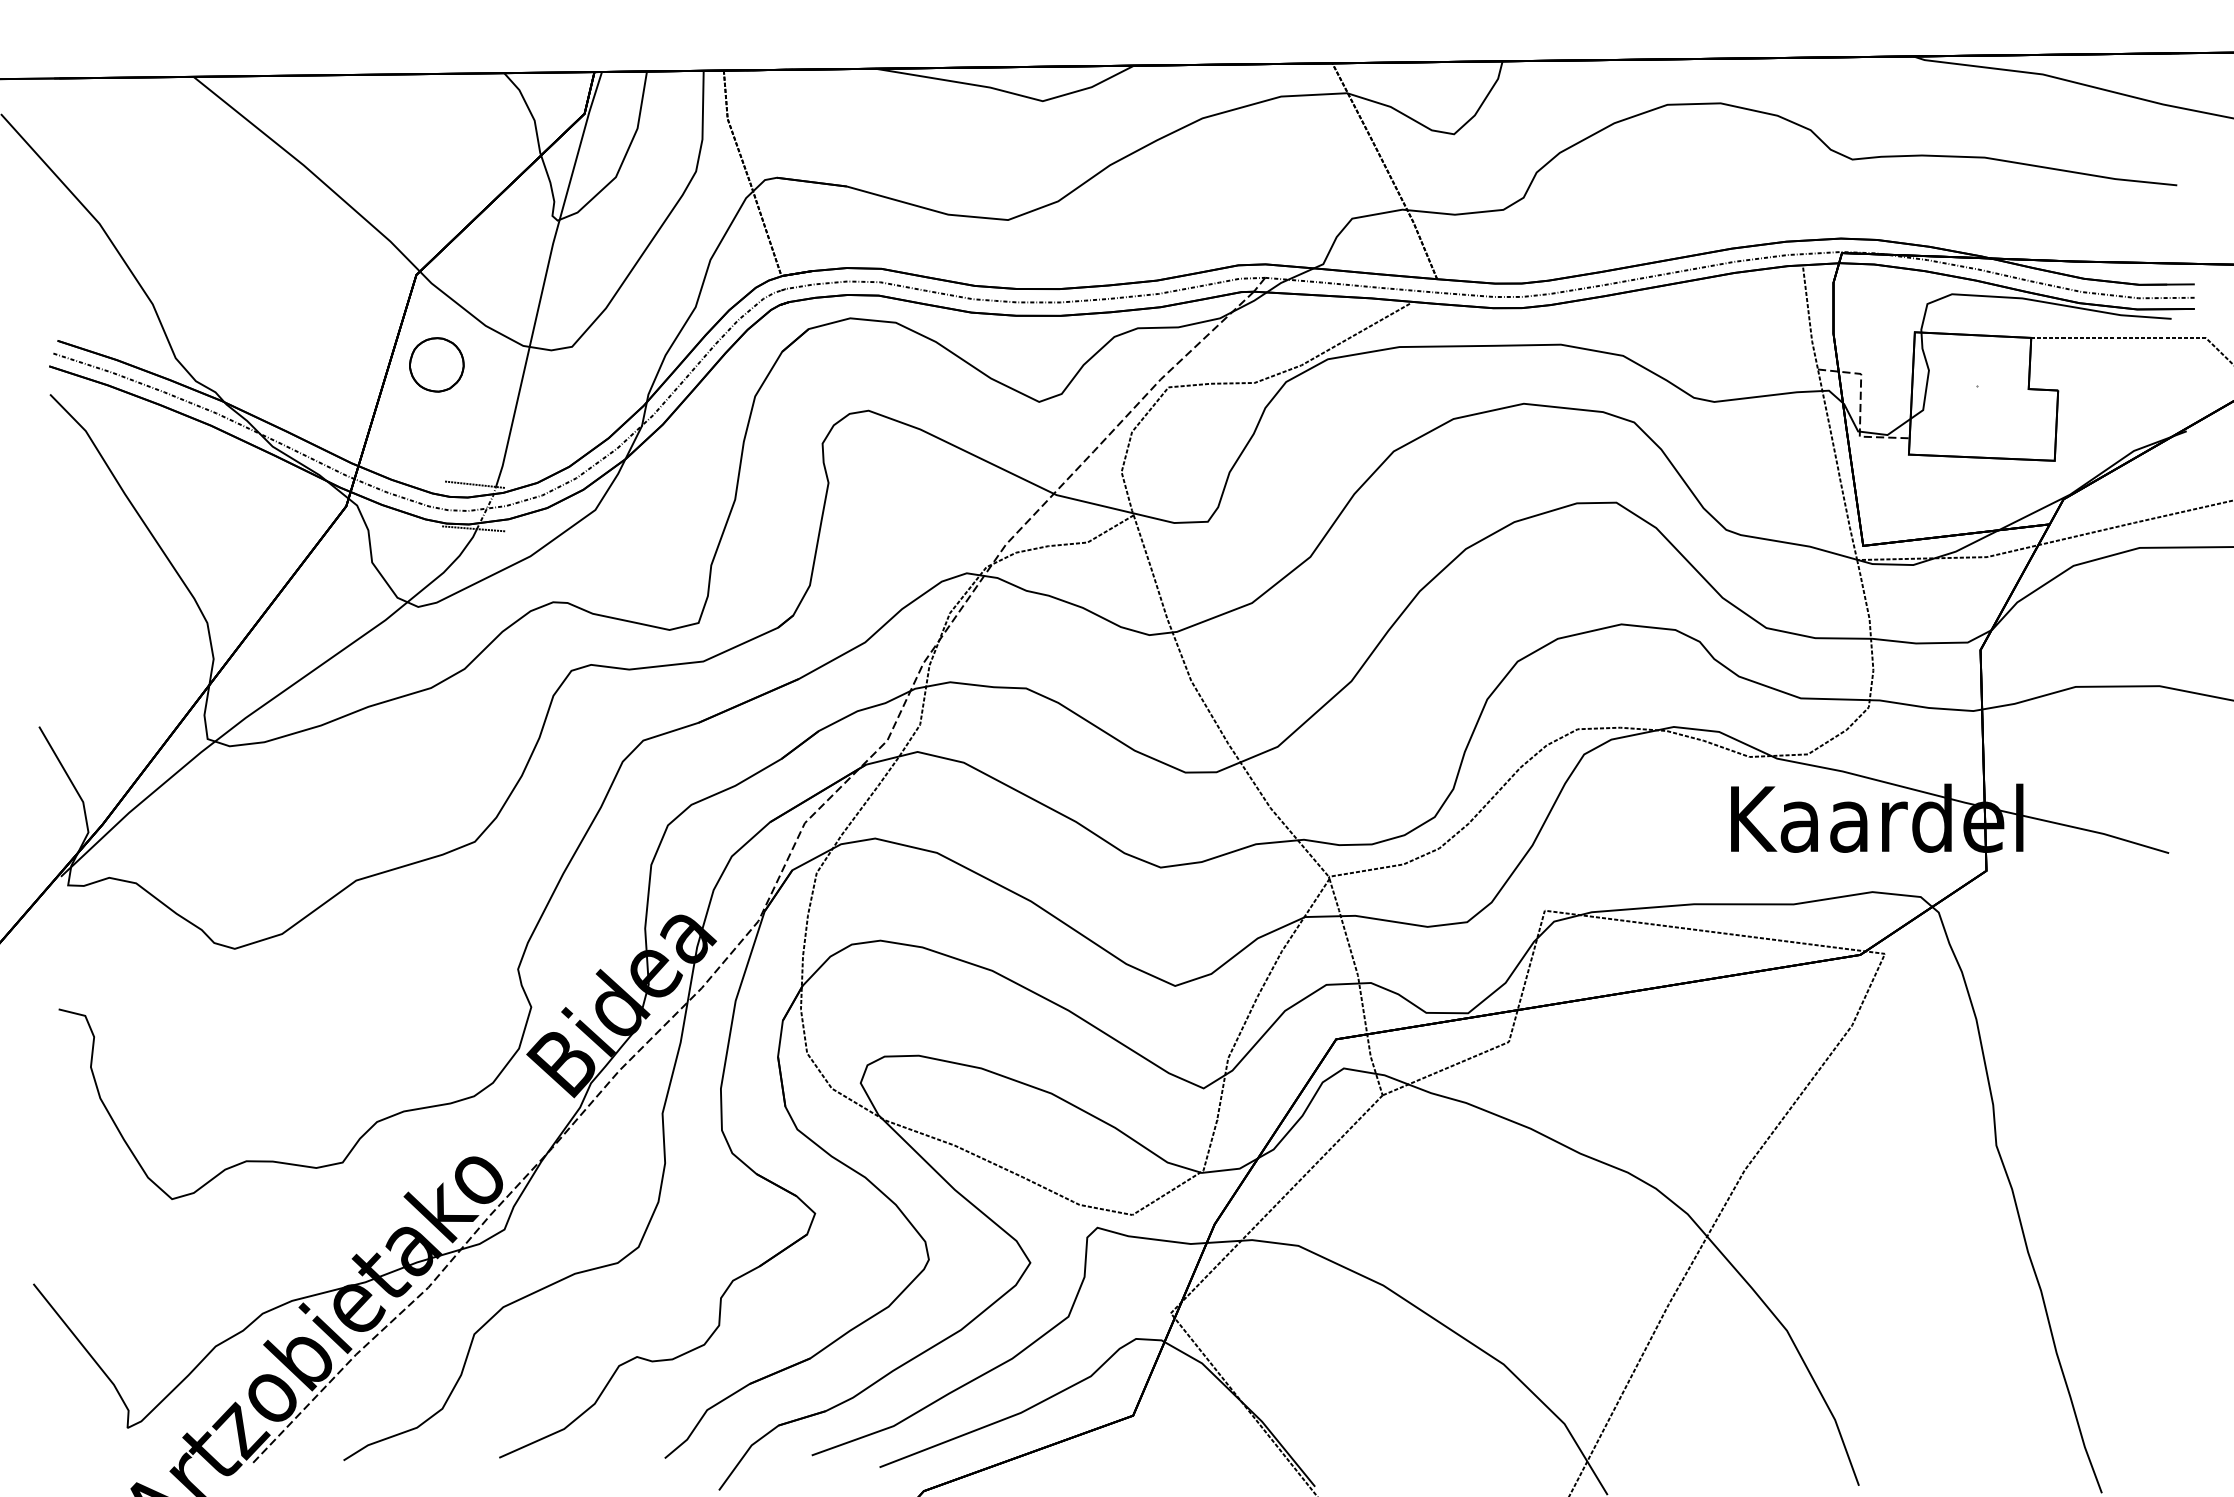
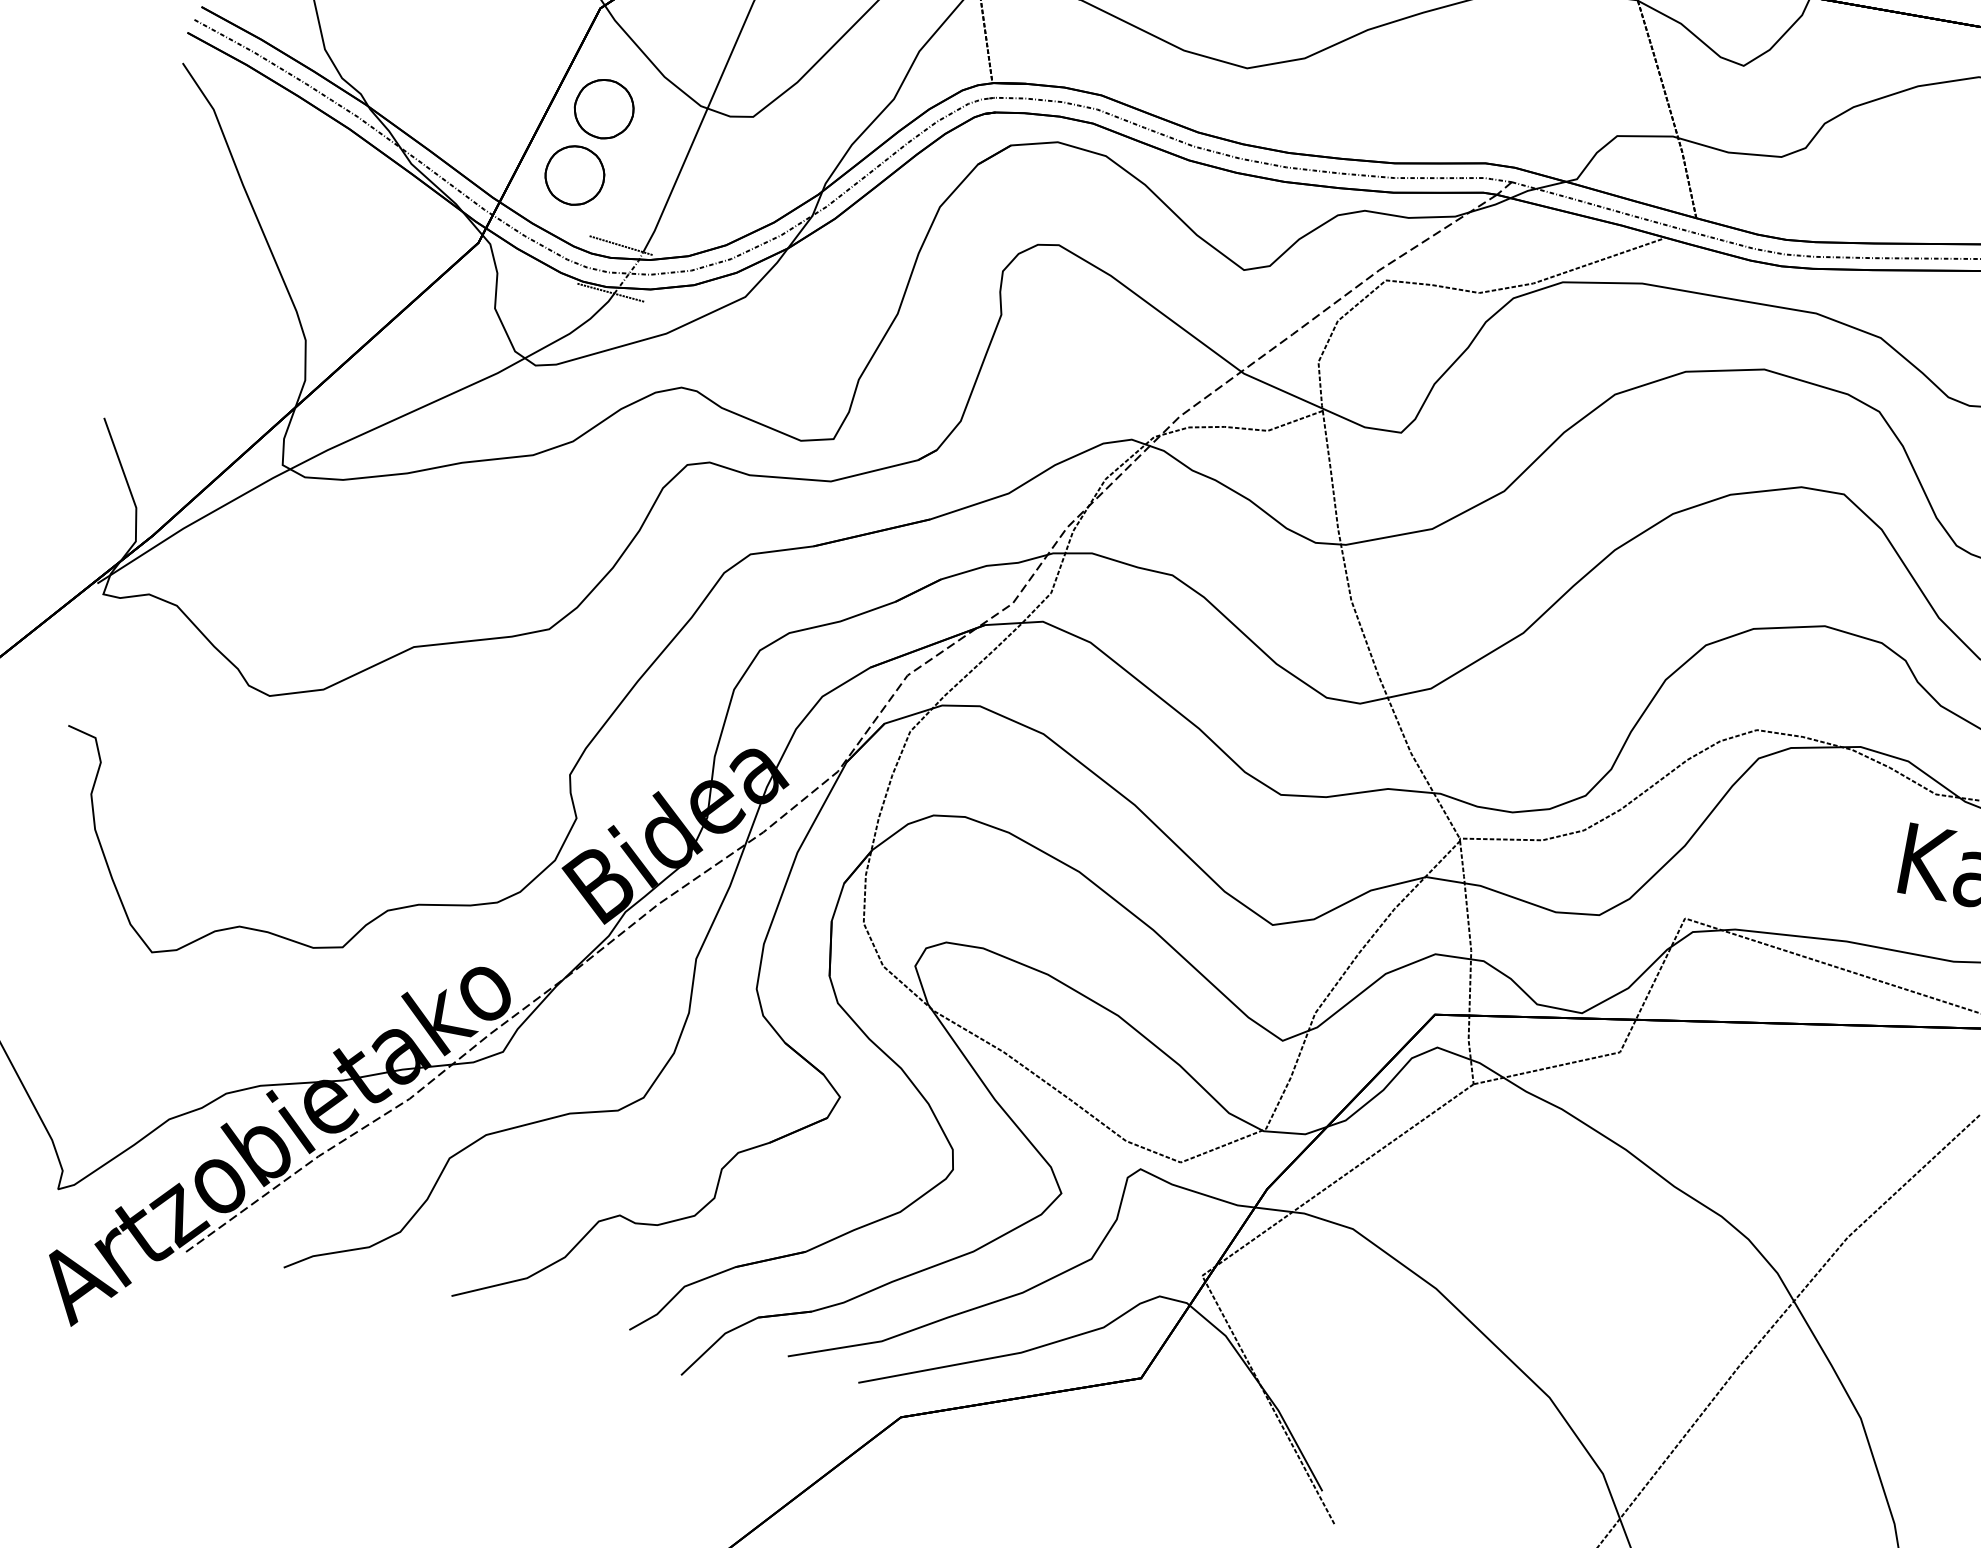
part: (421, 429) -> (574, 175), added

